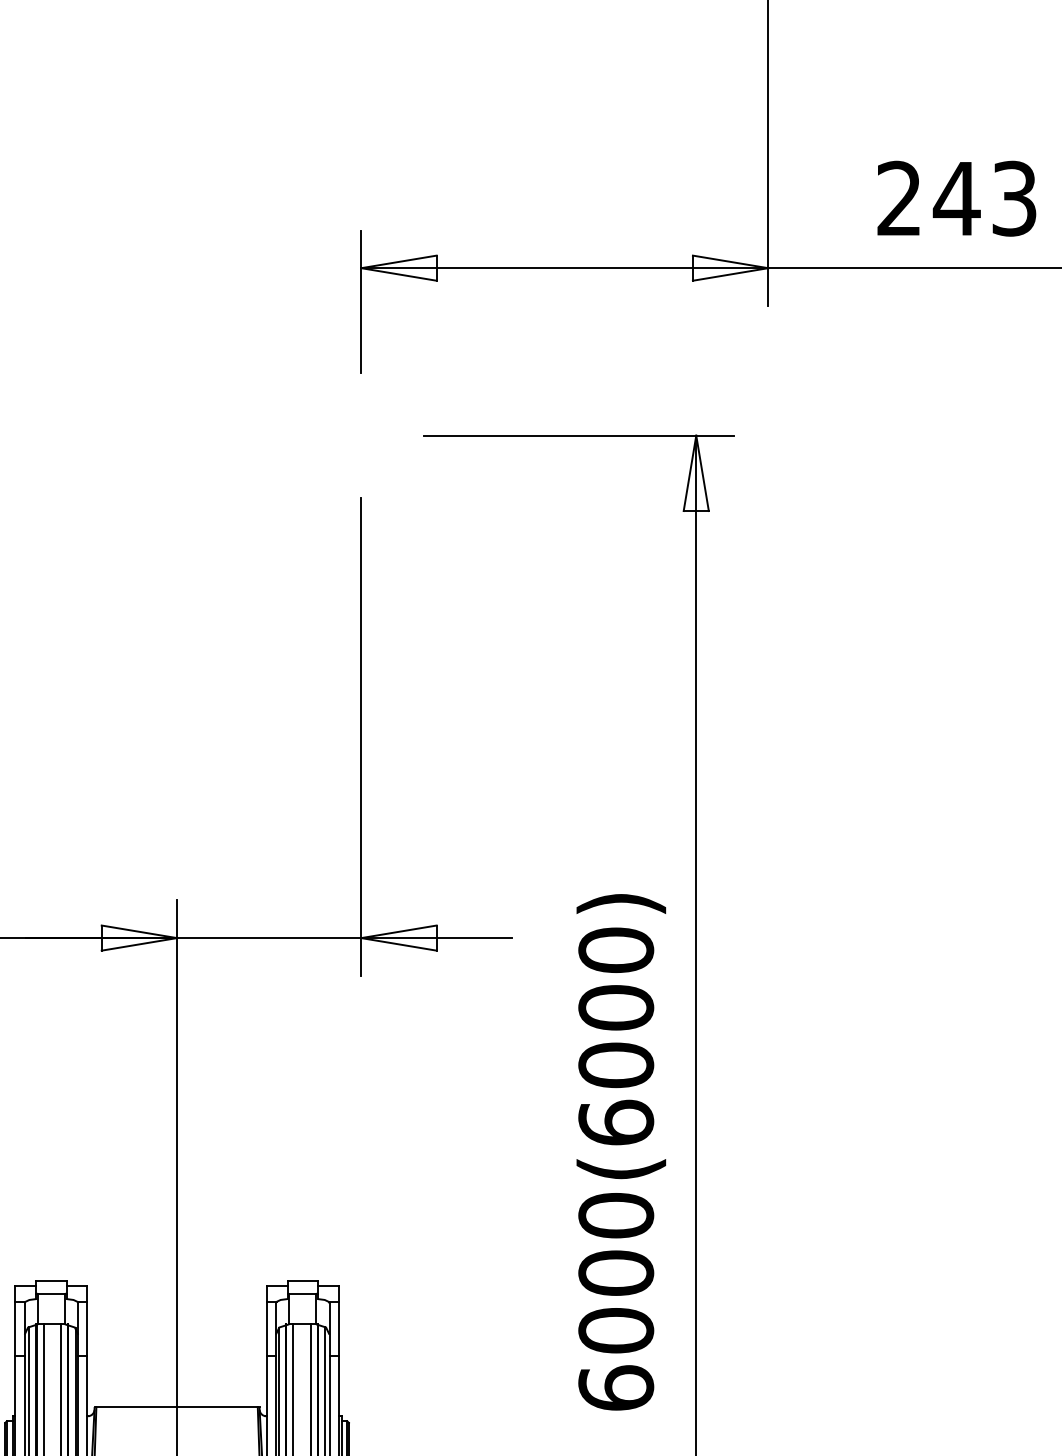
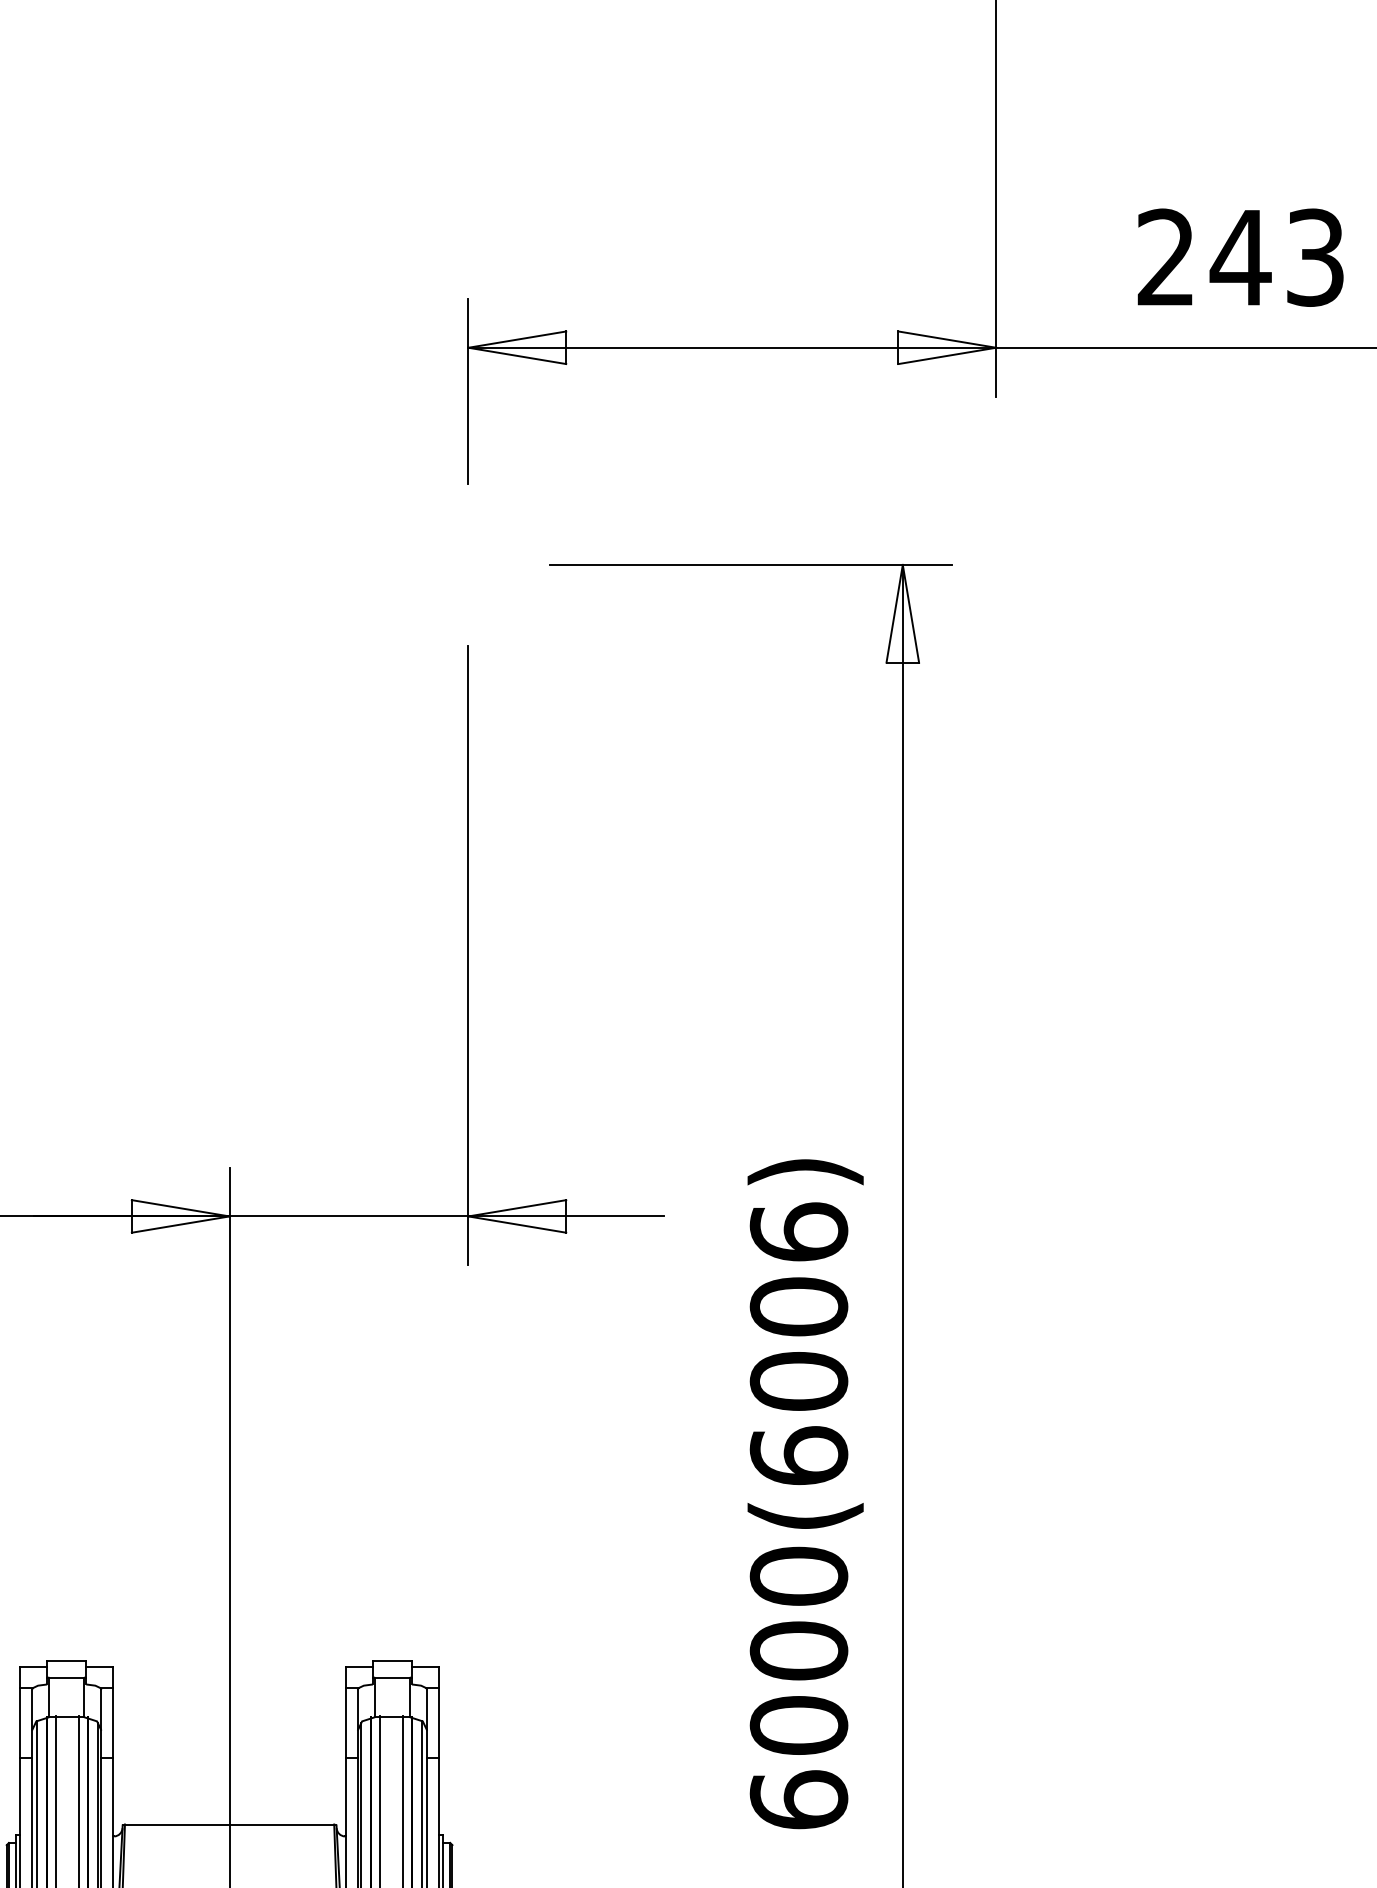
text: (615, 949) -> (798, 1231), 6000(6000) -> 6000(6006)

